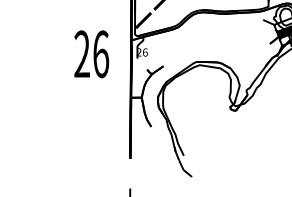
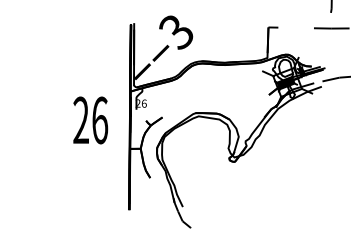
text: (91, 54) -> (90, 120), moved

